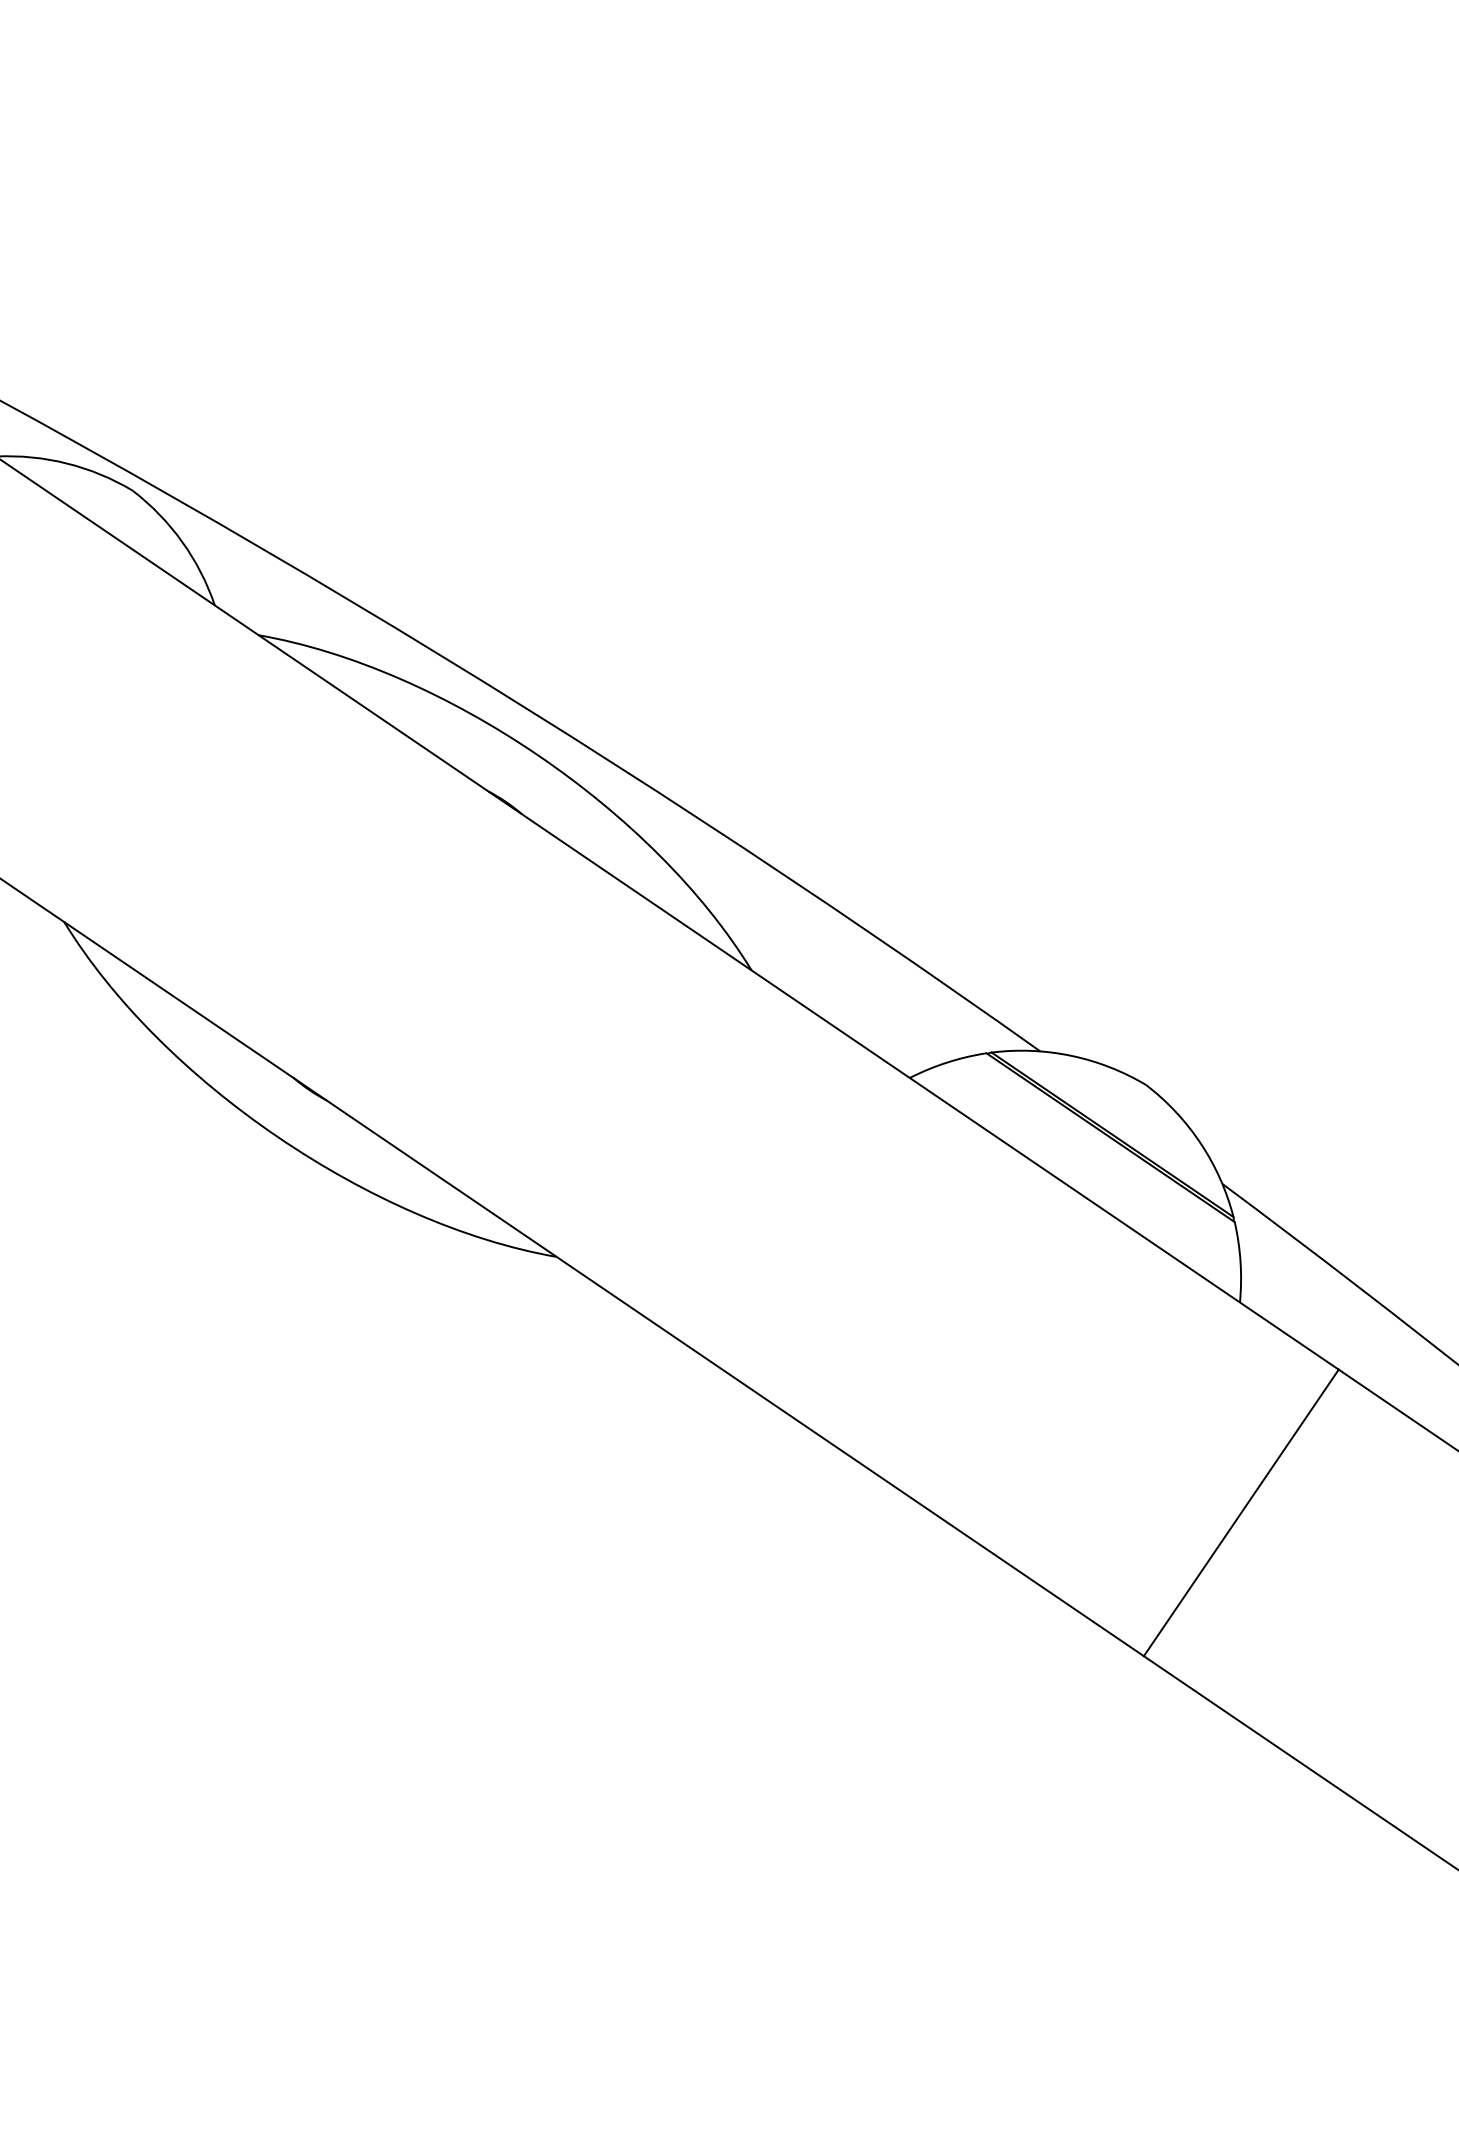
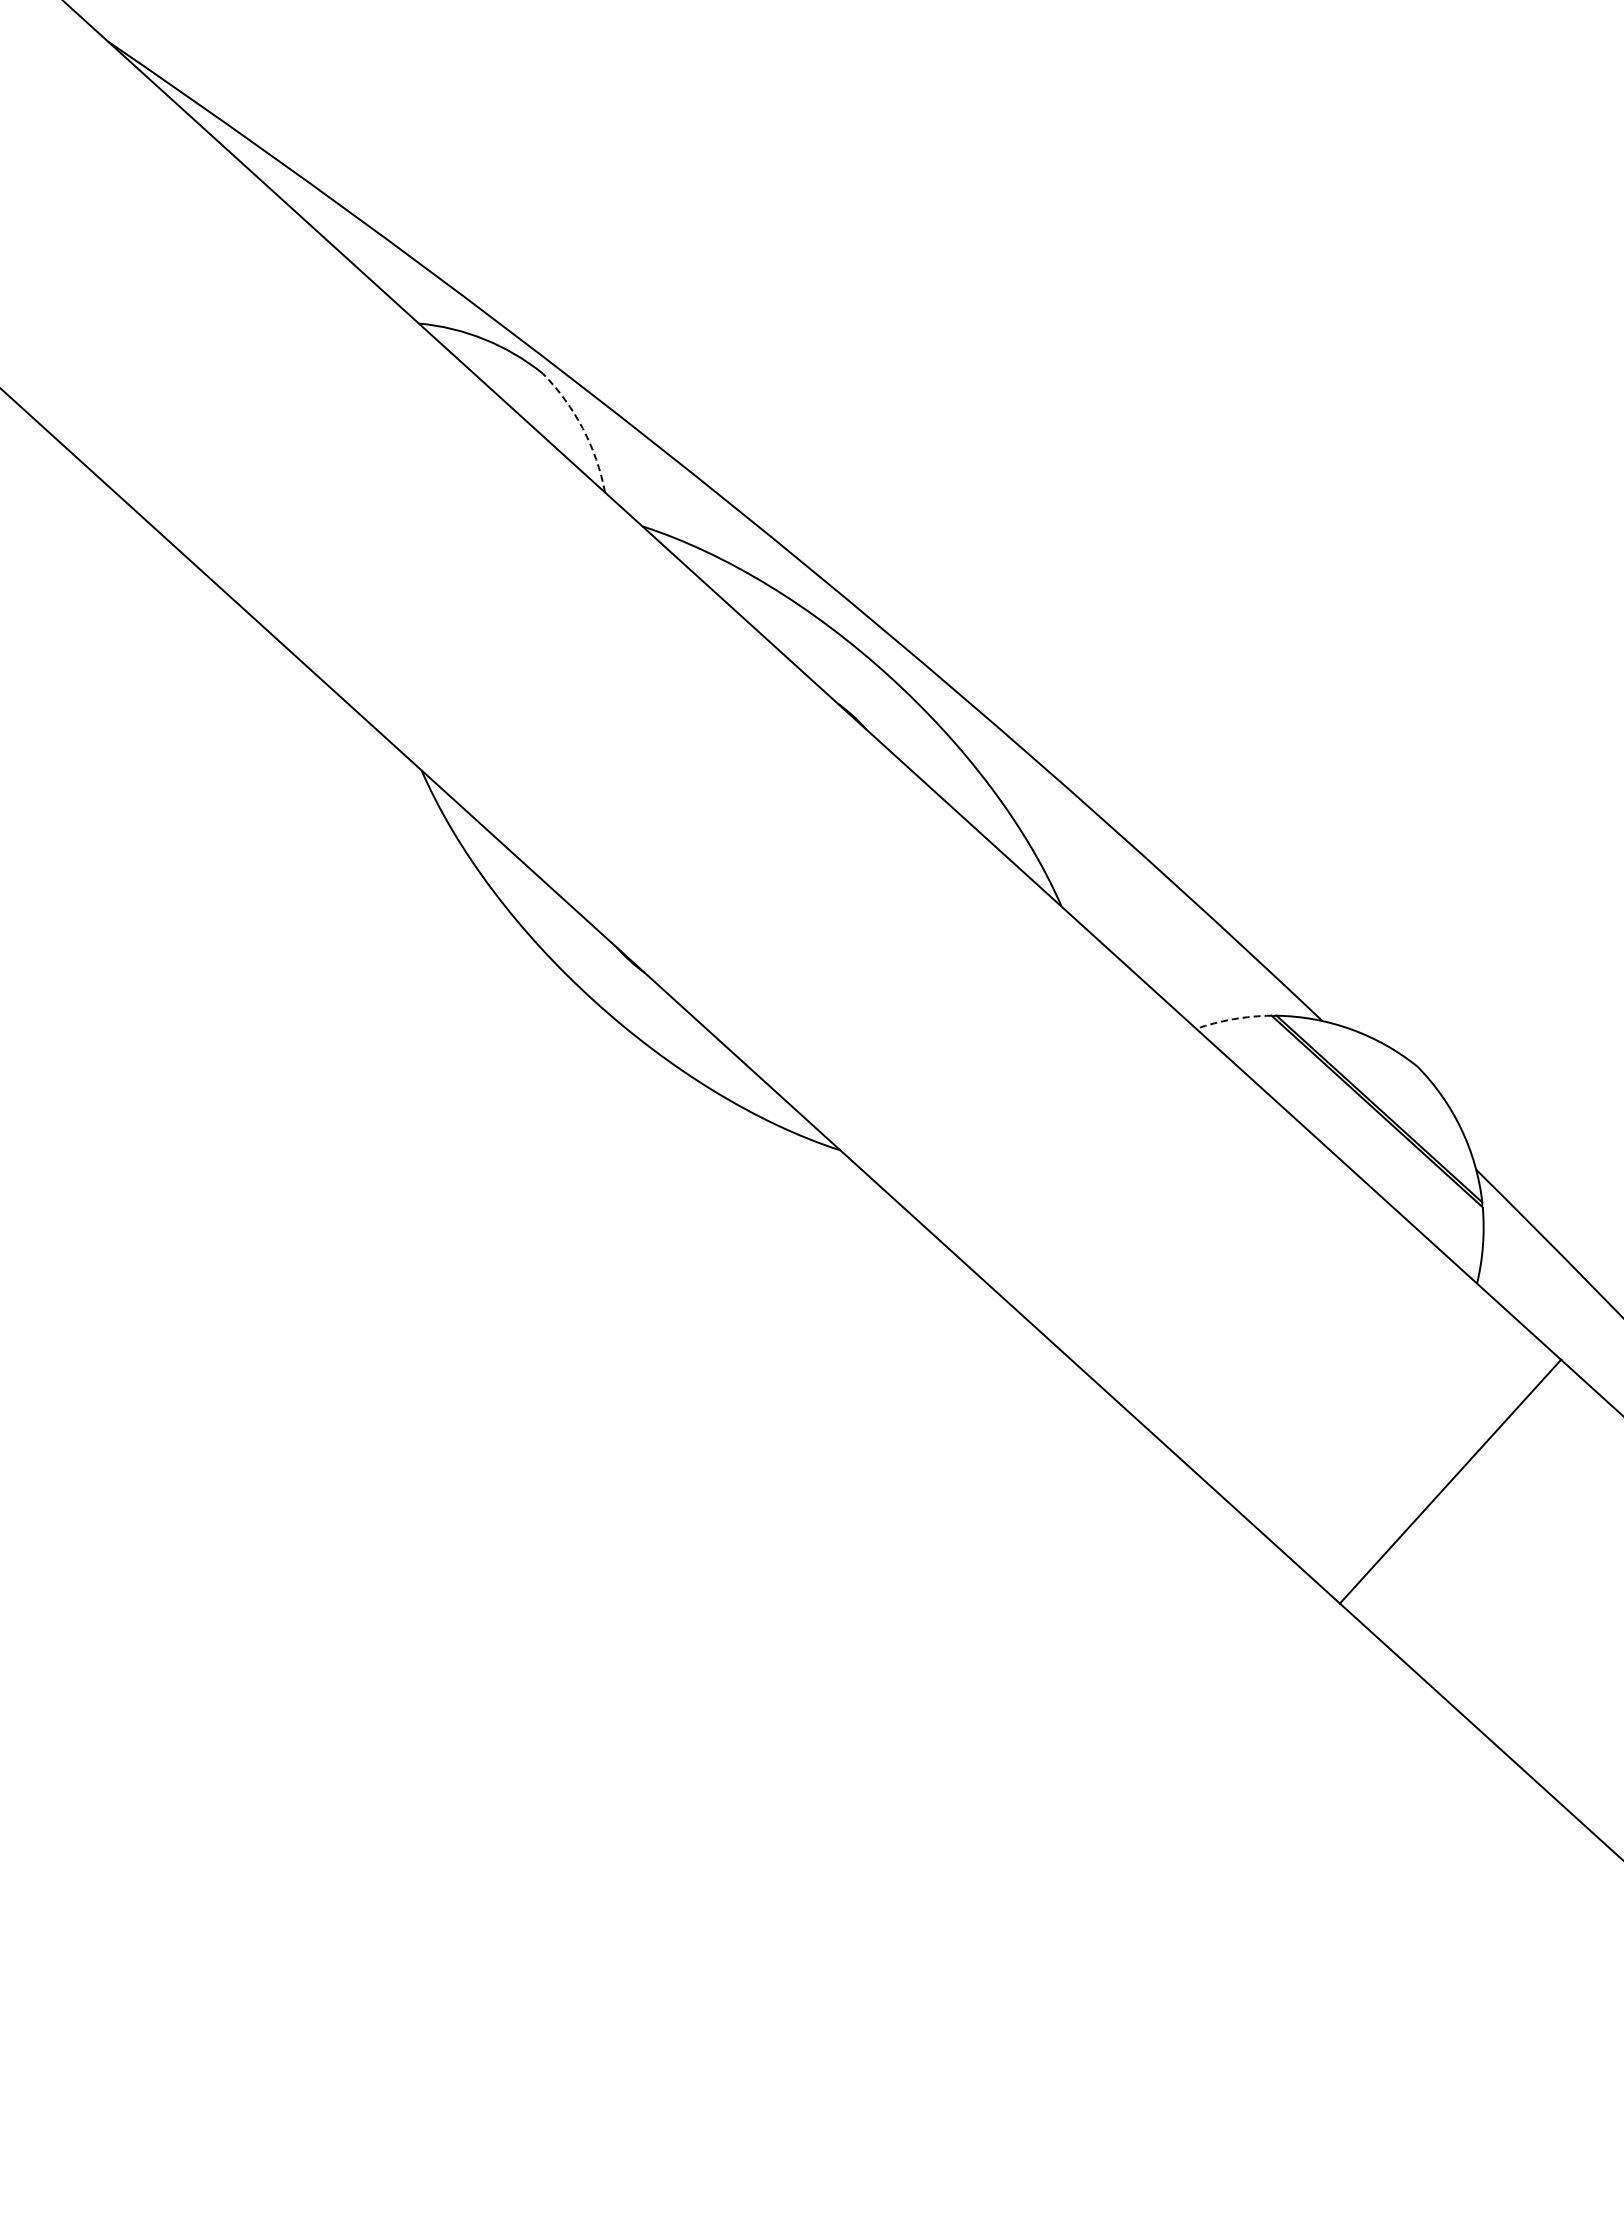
arc: (181, 542) -> (582, 428), solid -> dashed
arc: (947, 1062) -> (1233, 1019), solid -> dashed

